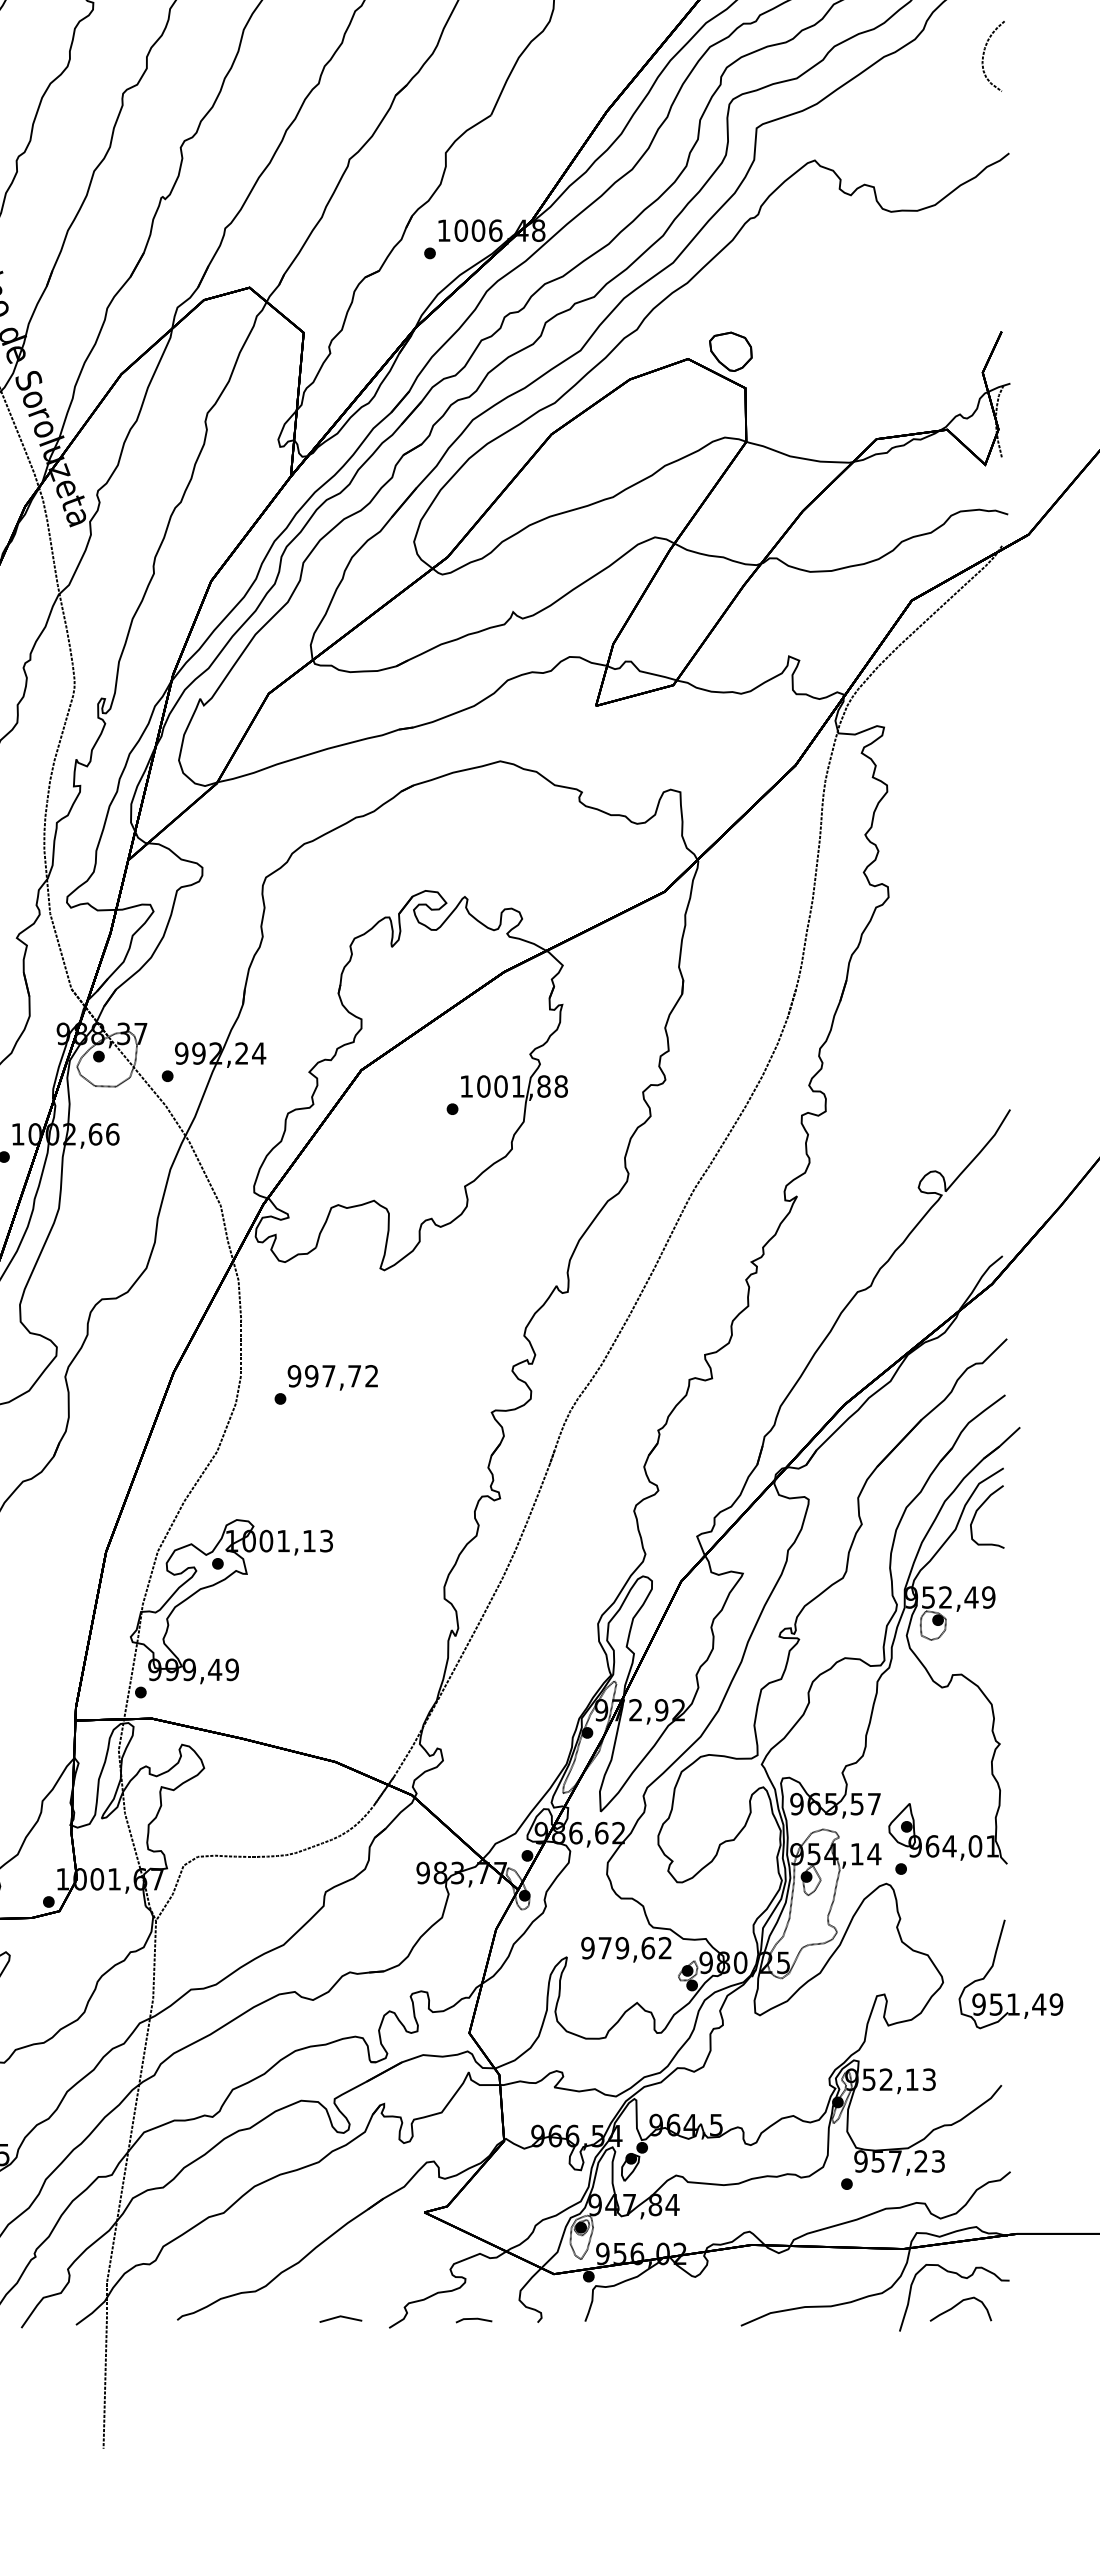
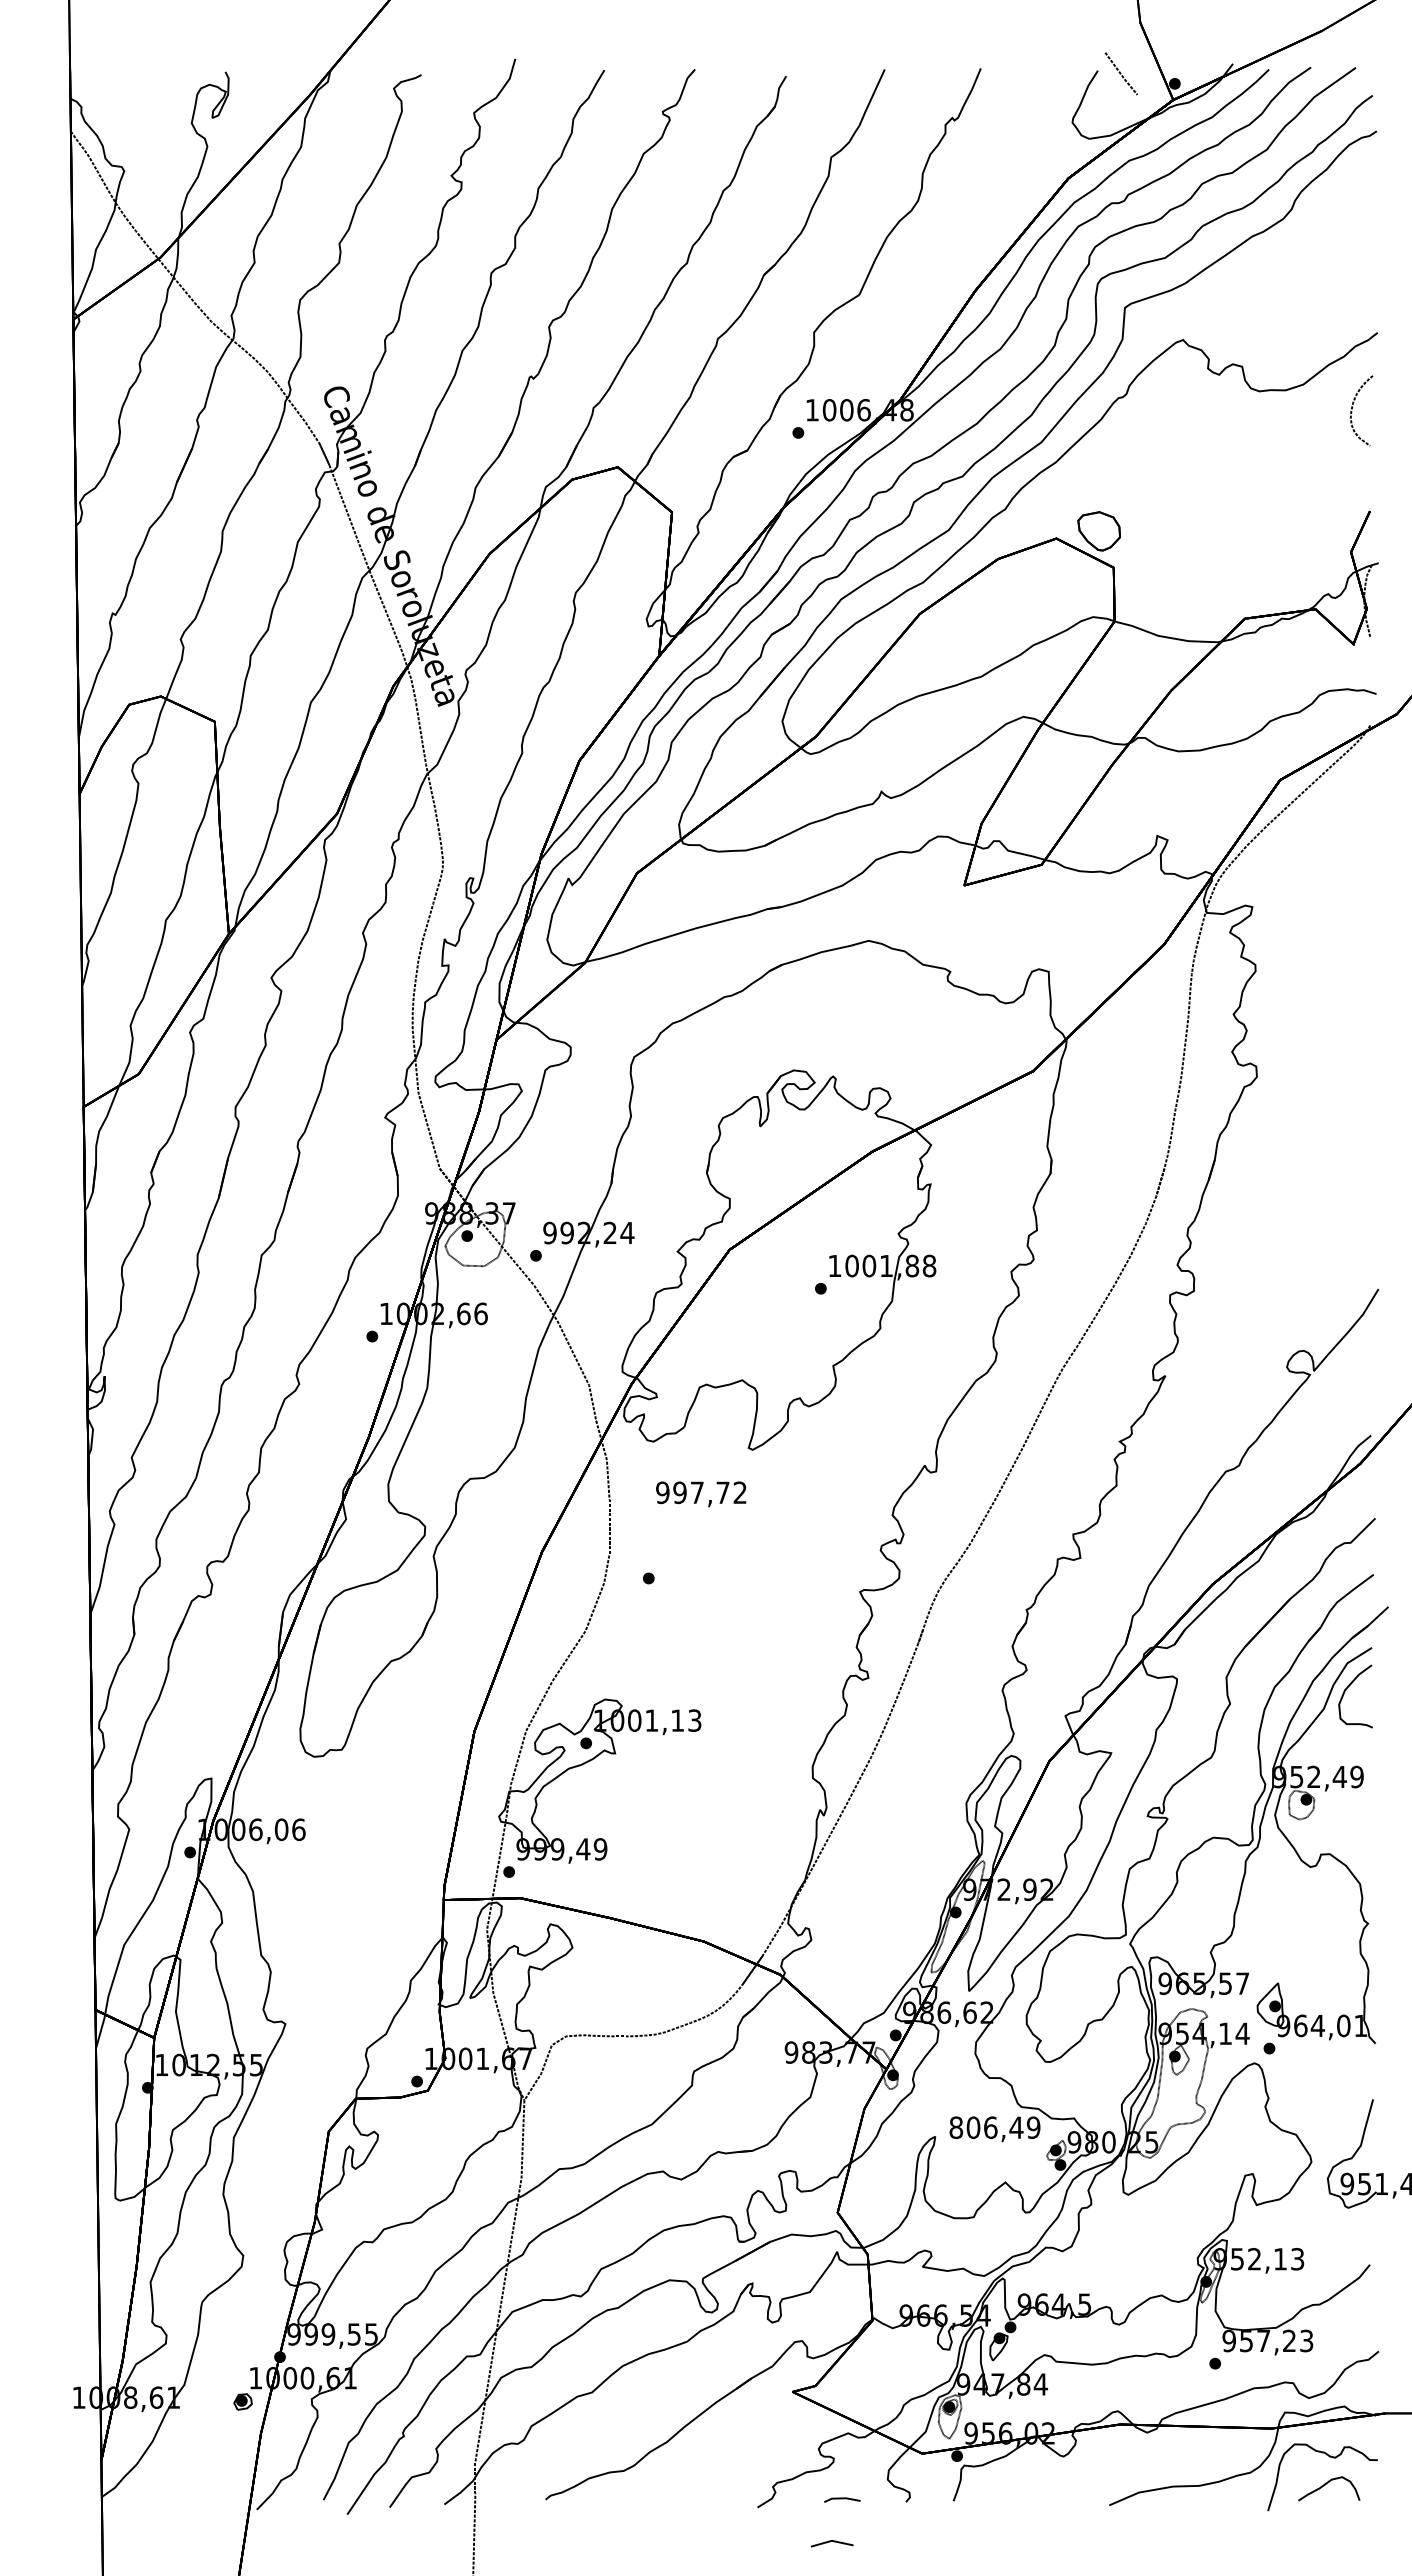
curve: (985, 51) -> (1353, 406), moved
text: (333, 1377) -> (701, 1494), moved
text: (626, 1947) -> (994, 2127), 979,62 -> 806,49
line: (339, 2317) -> (830, 2542), moved

